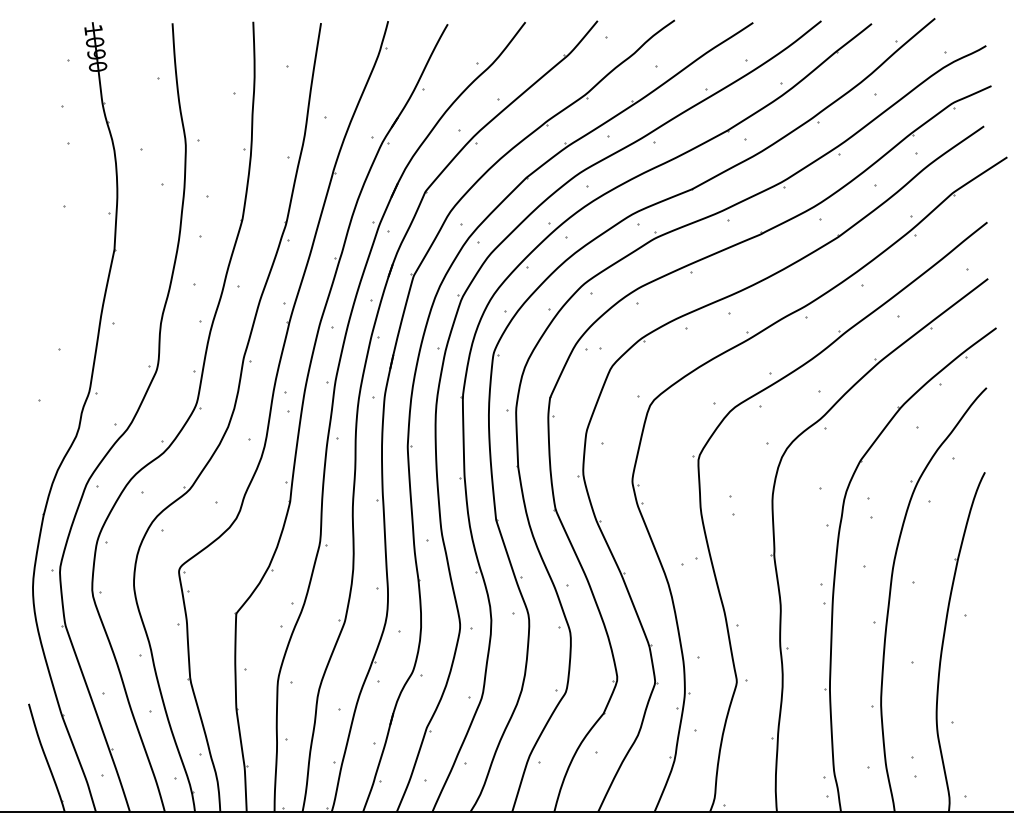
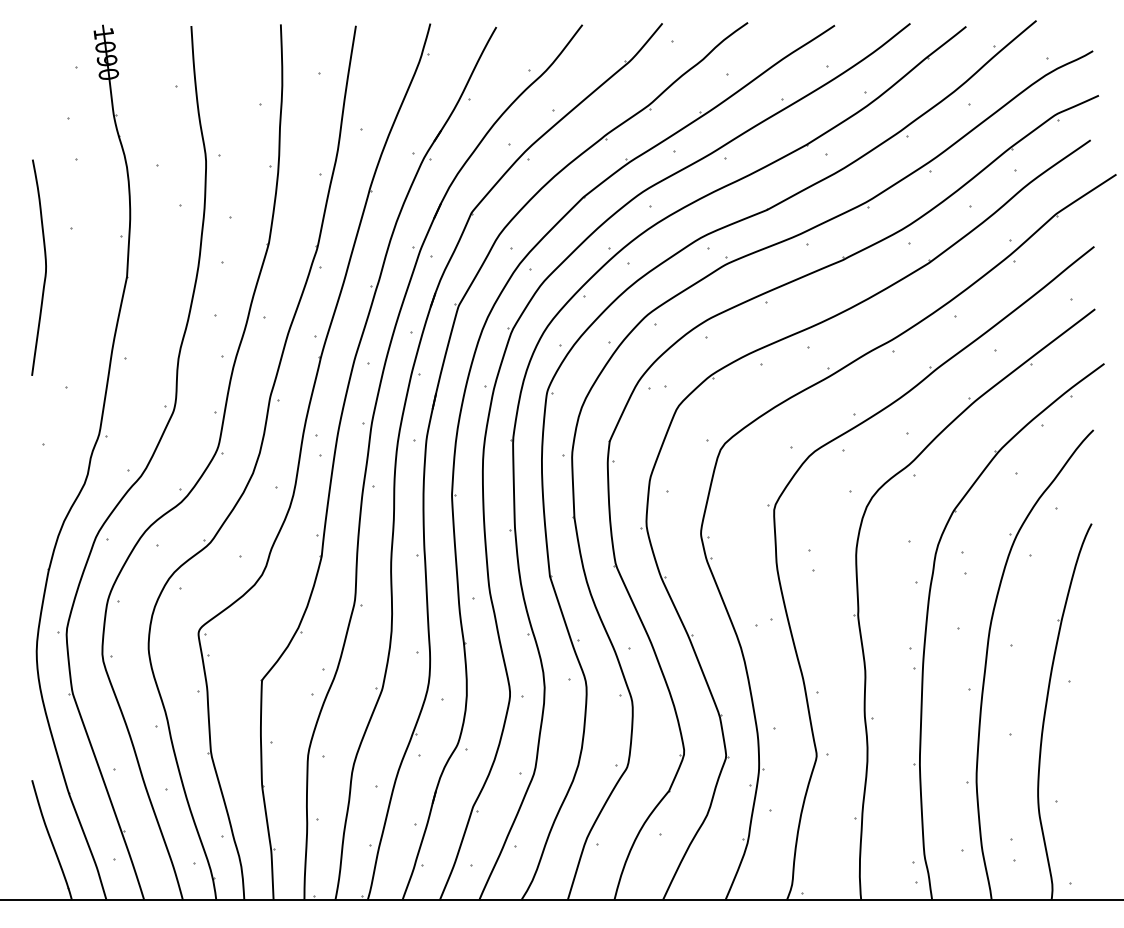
curve: (40, 241) -> (45, 267), added

